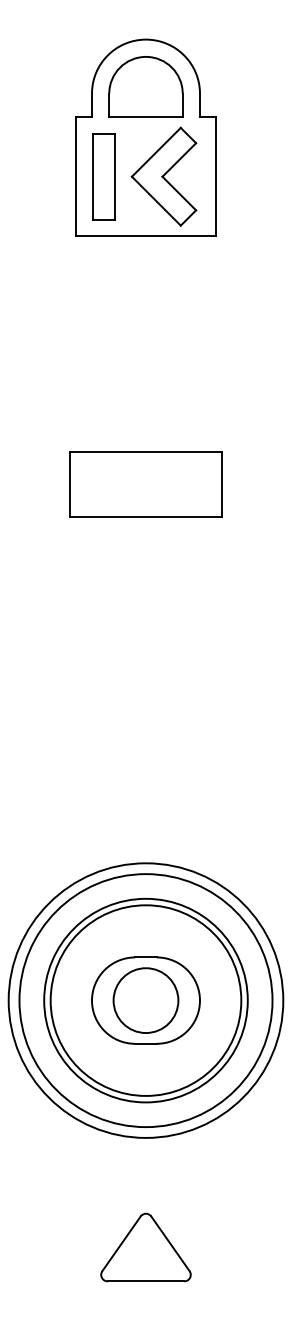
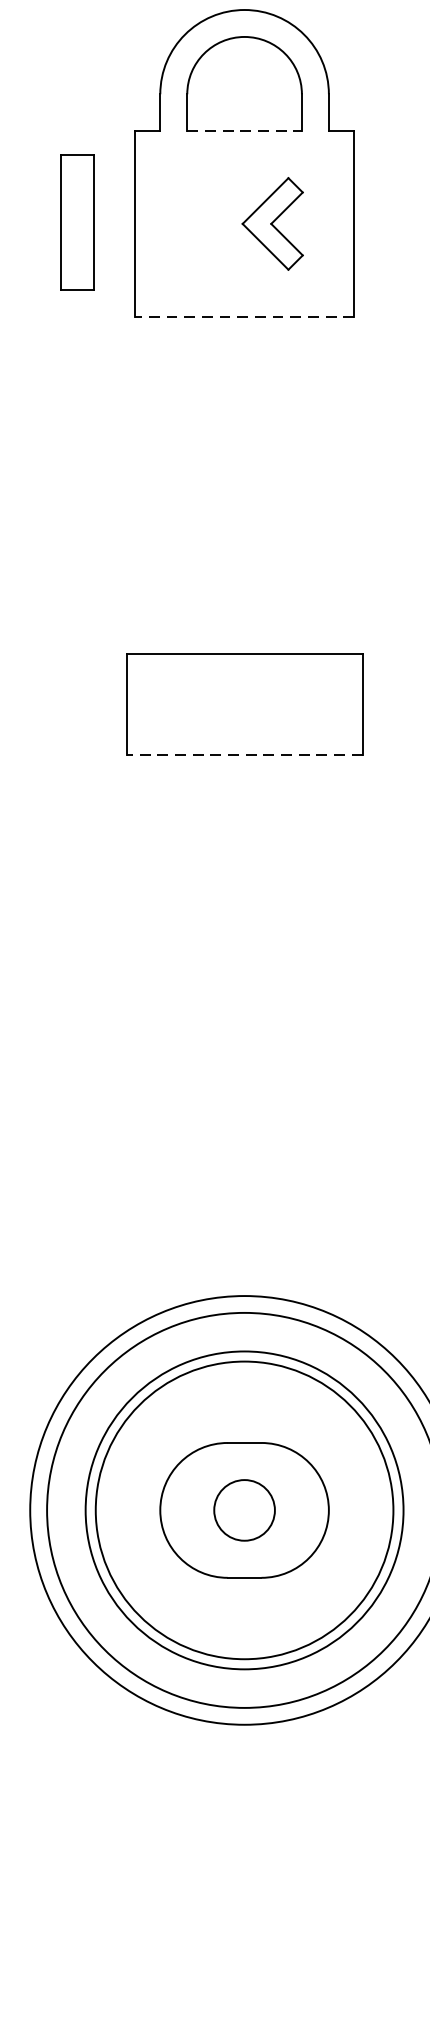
line: (146, 117) -> (245, 131), solid -> dashed
part: (103, 176) -> (76, 222), moved
part: (163, 176) -> (271, 223), size x0.6
line: (145, 236) -> (243, 317), solid -> dashed
line: (146, 516) -> (245, 754), solid -> dashed
circle: (145, 1000) -> (243, 1510), size x0.6
part: (145, 1247) -> (243, 1895), removed

